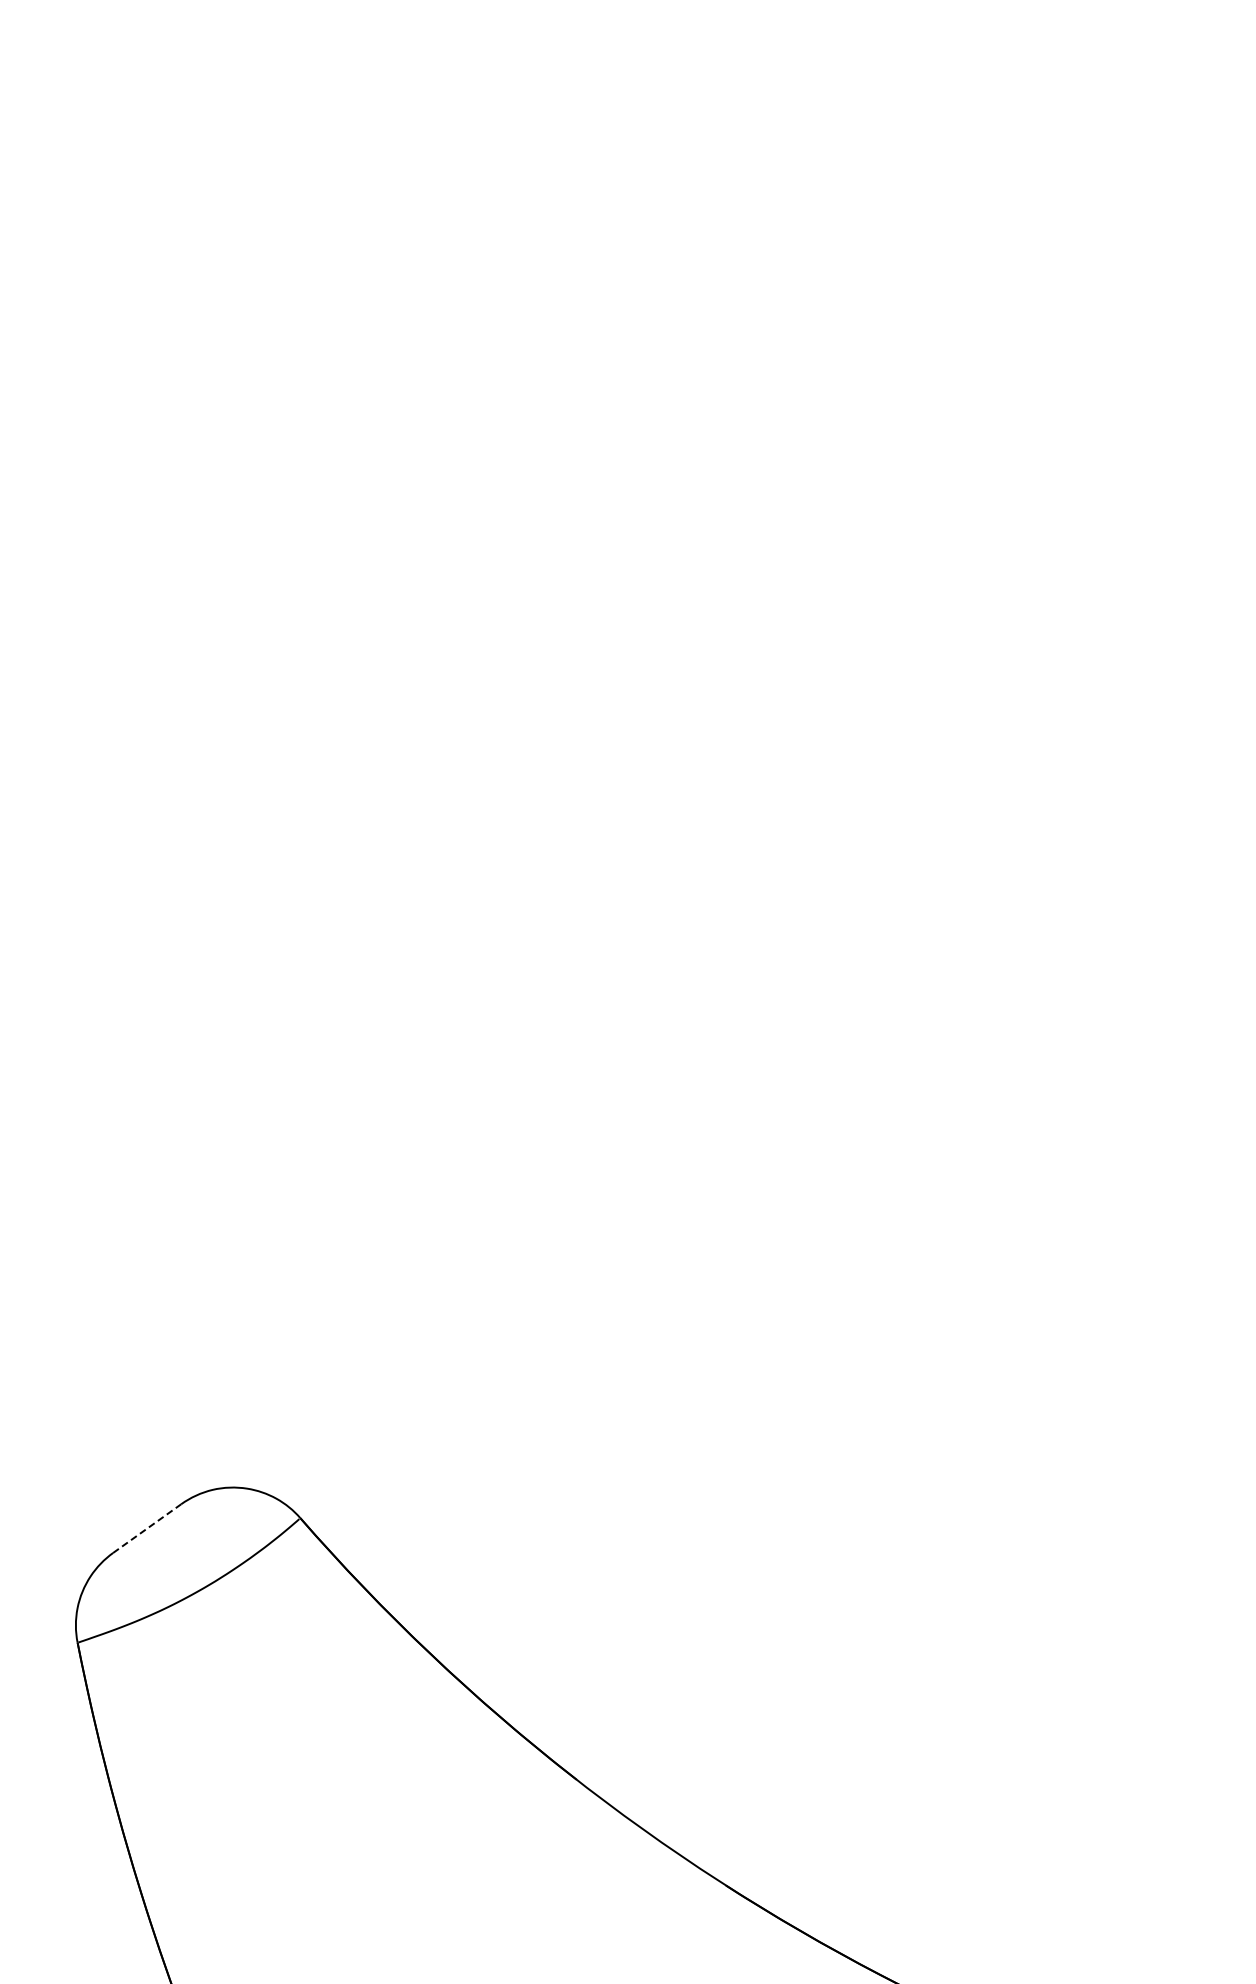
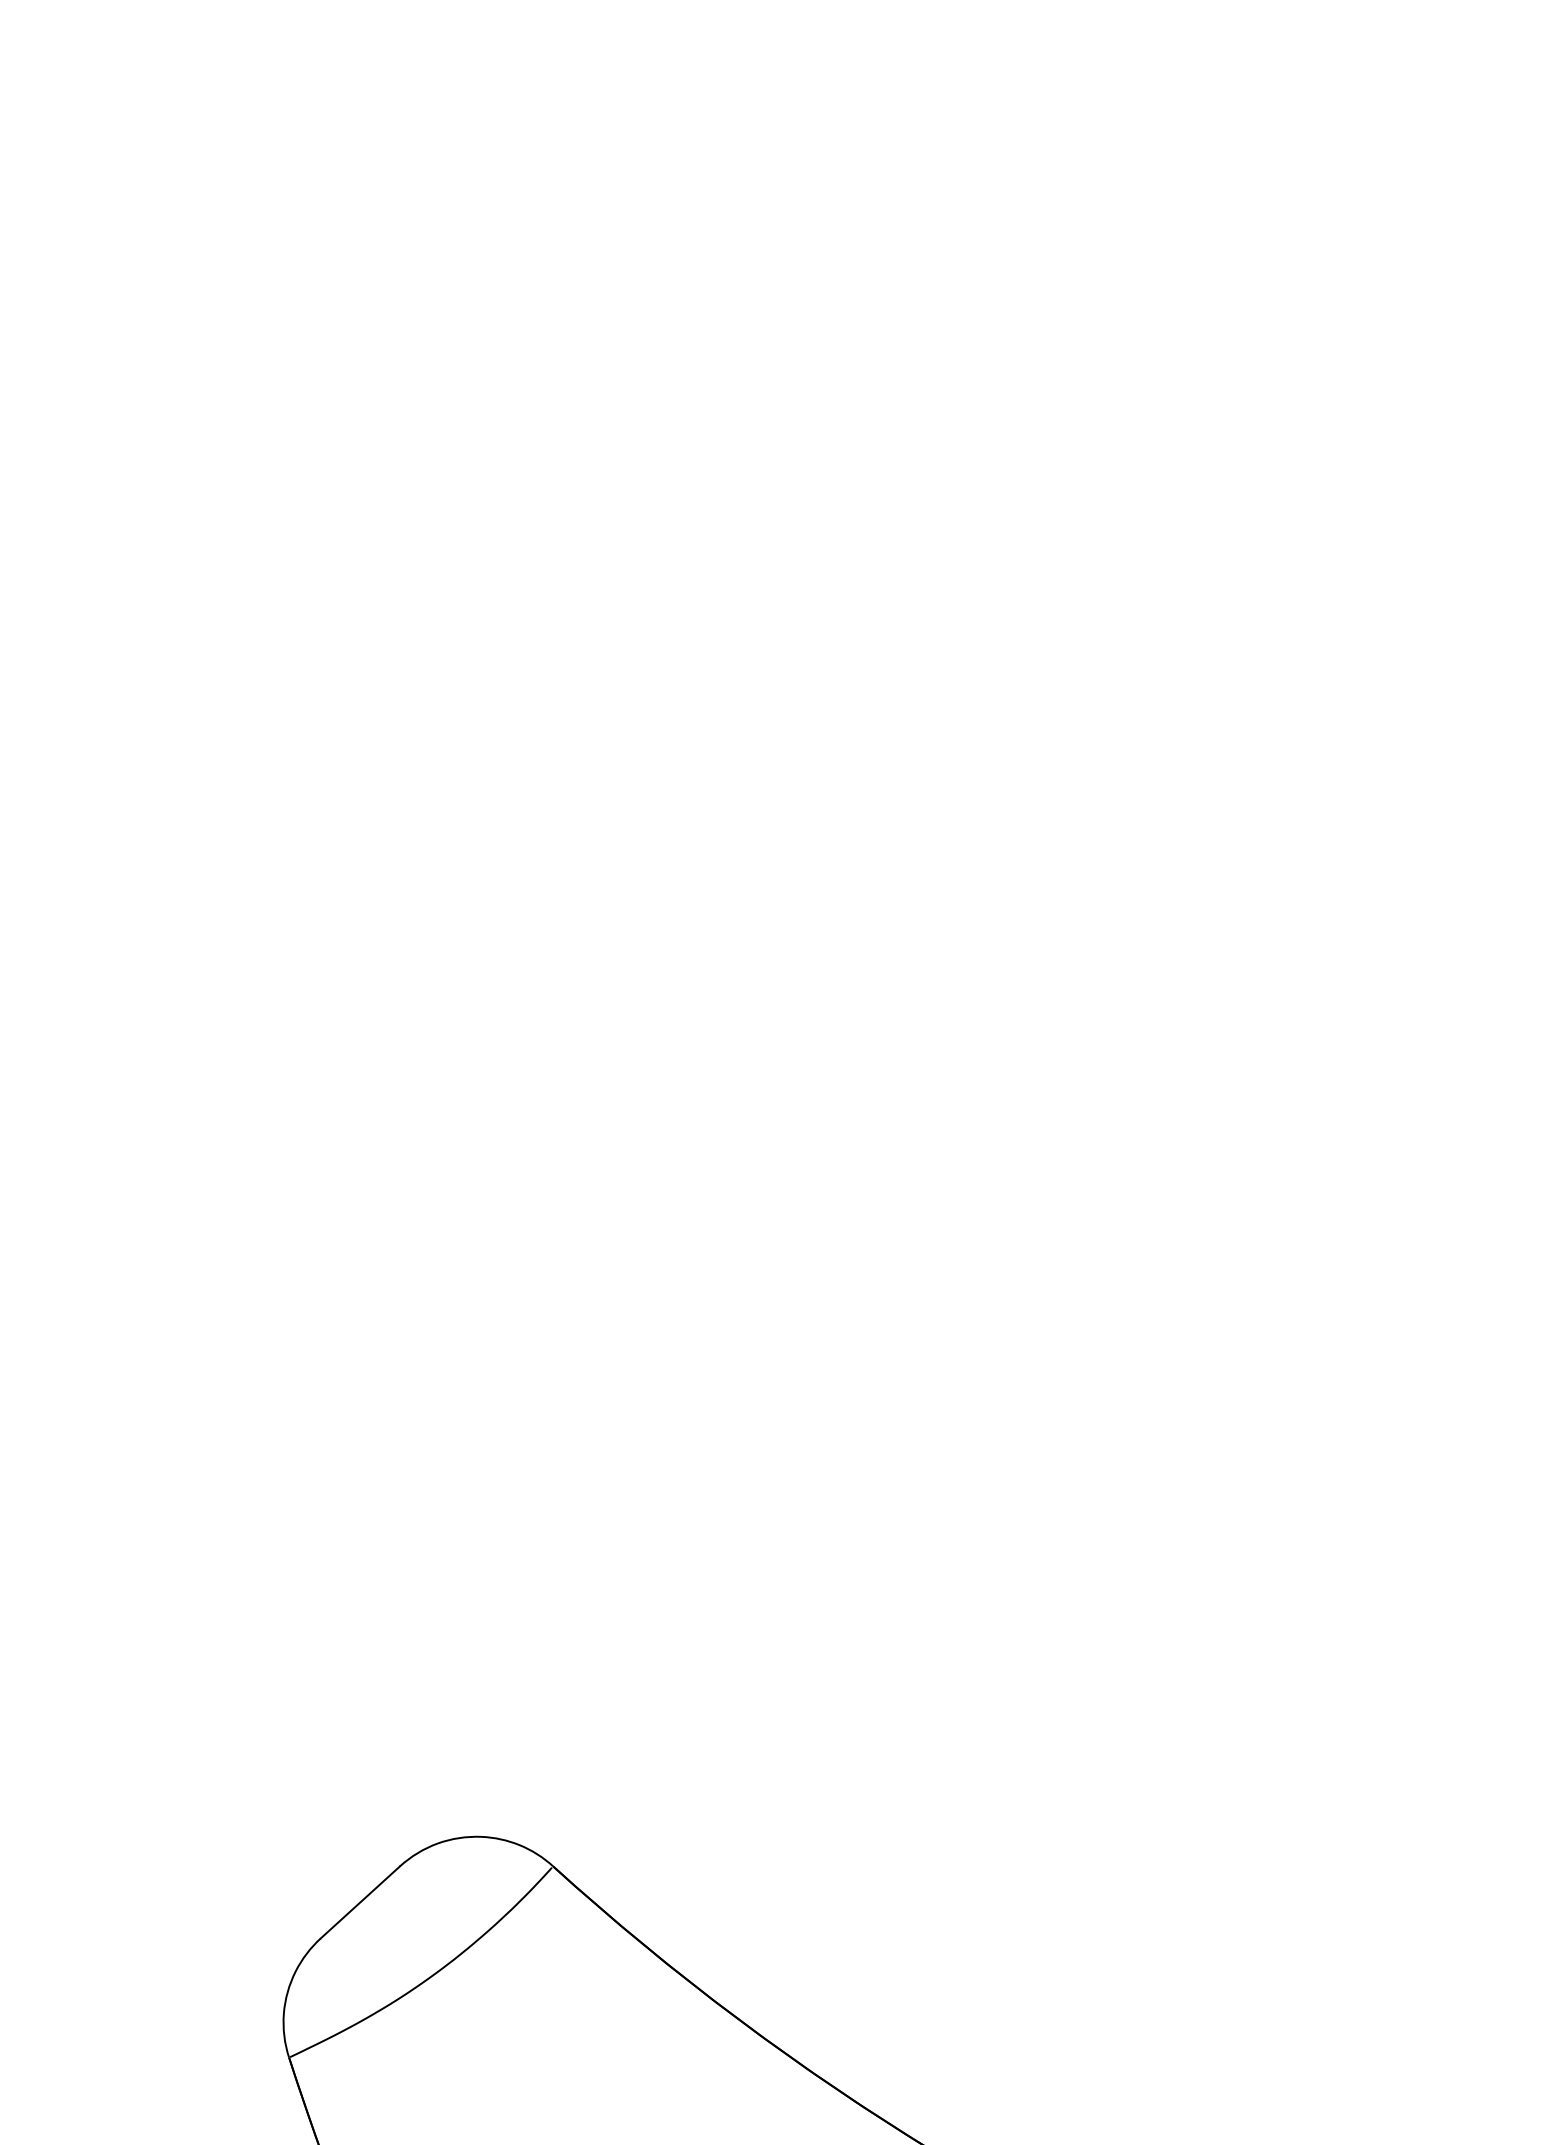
line: (147, 1528) -> (360, 1902), dashed -> solid

